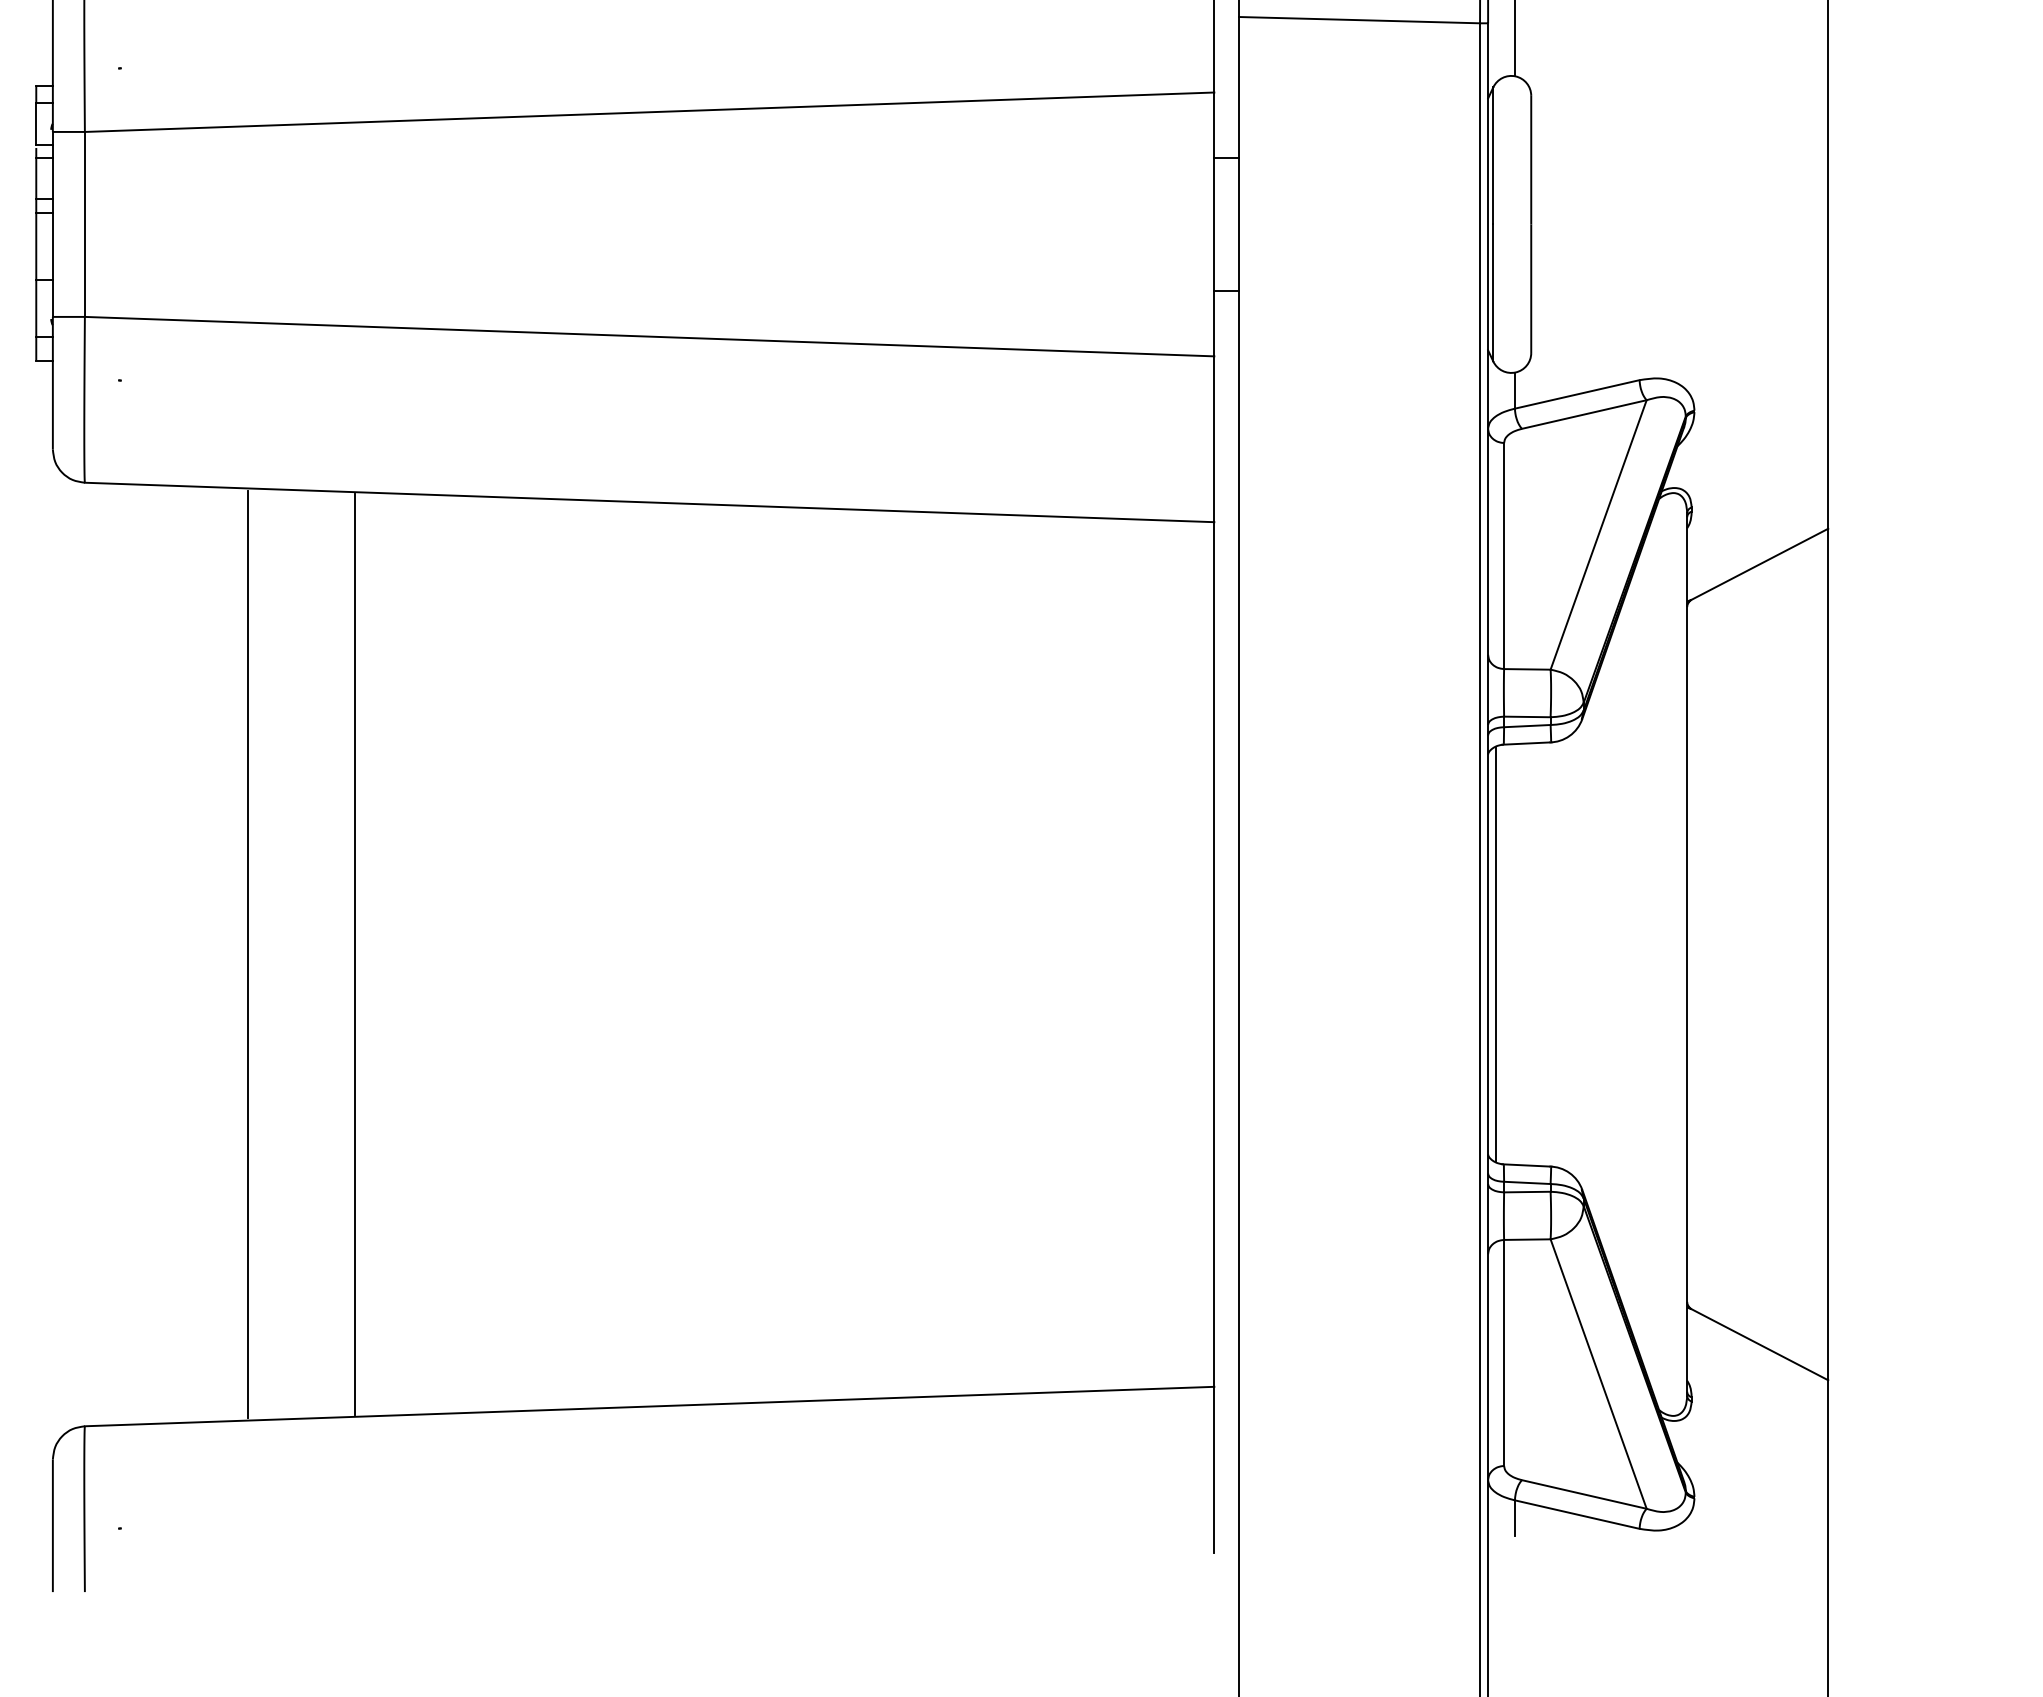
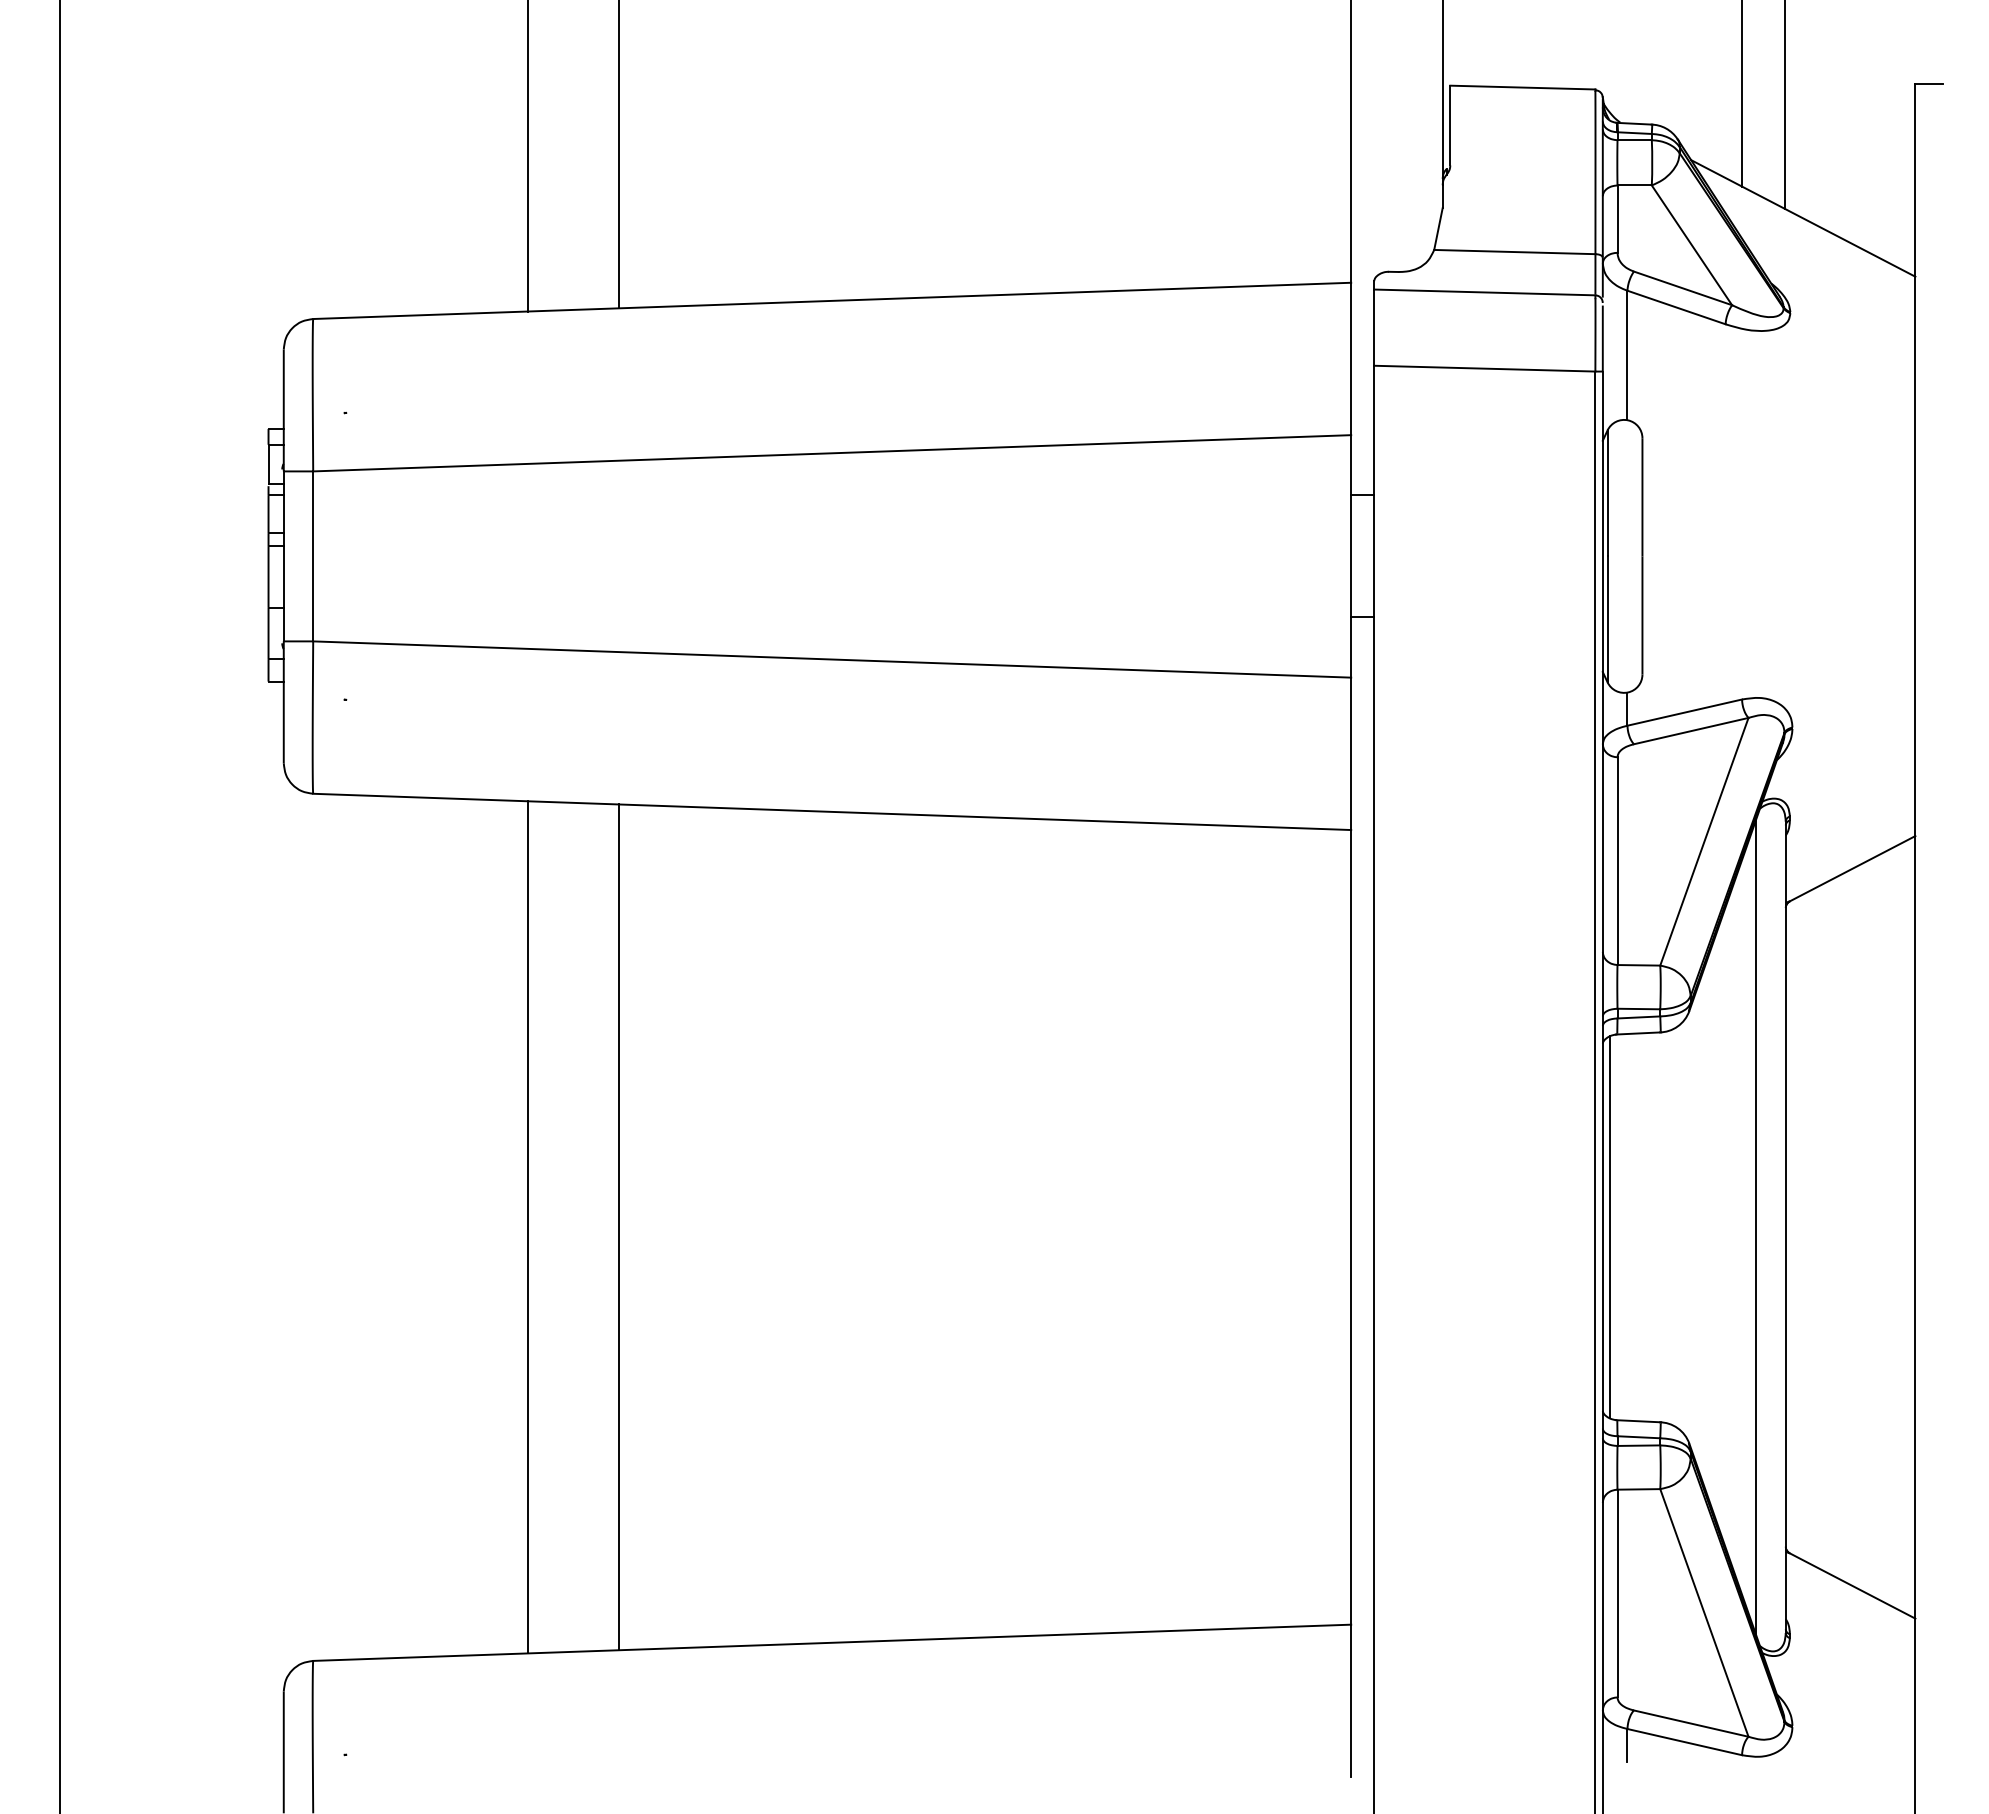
line: (247, 954) -> (527, 1227), moved
line: (355, 954) -> (619, 1227), moved
line: (1655, 954) -> (1756, 1227), added

